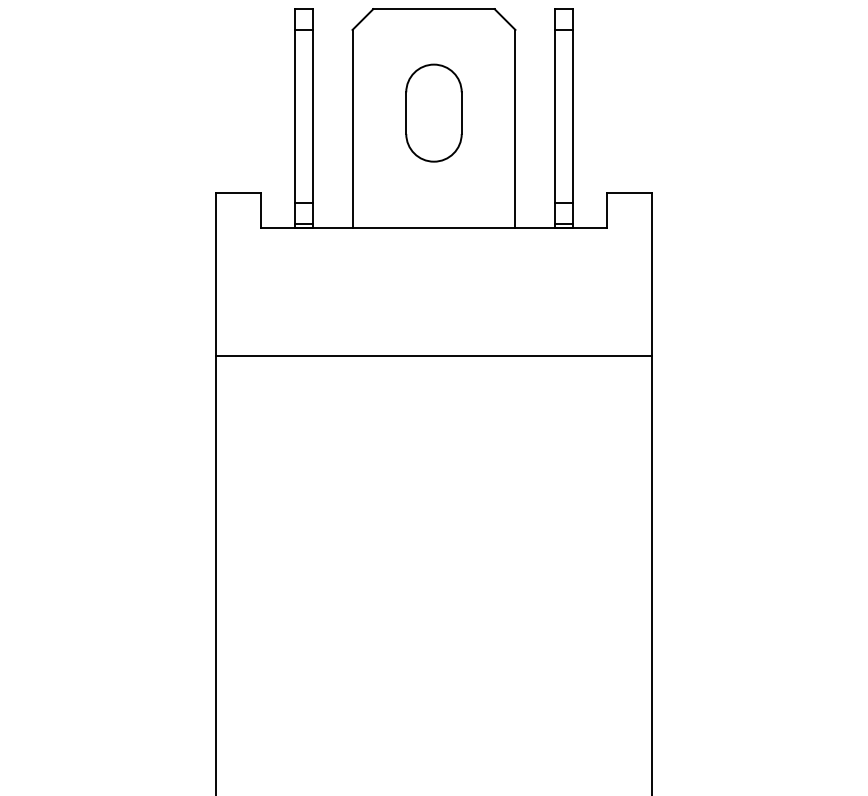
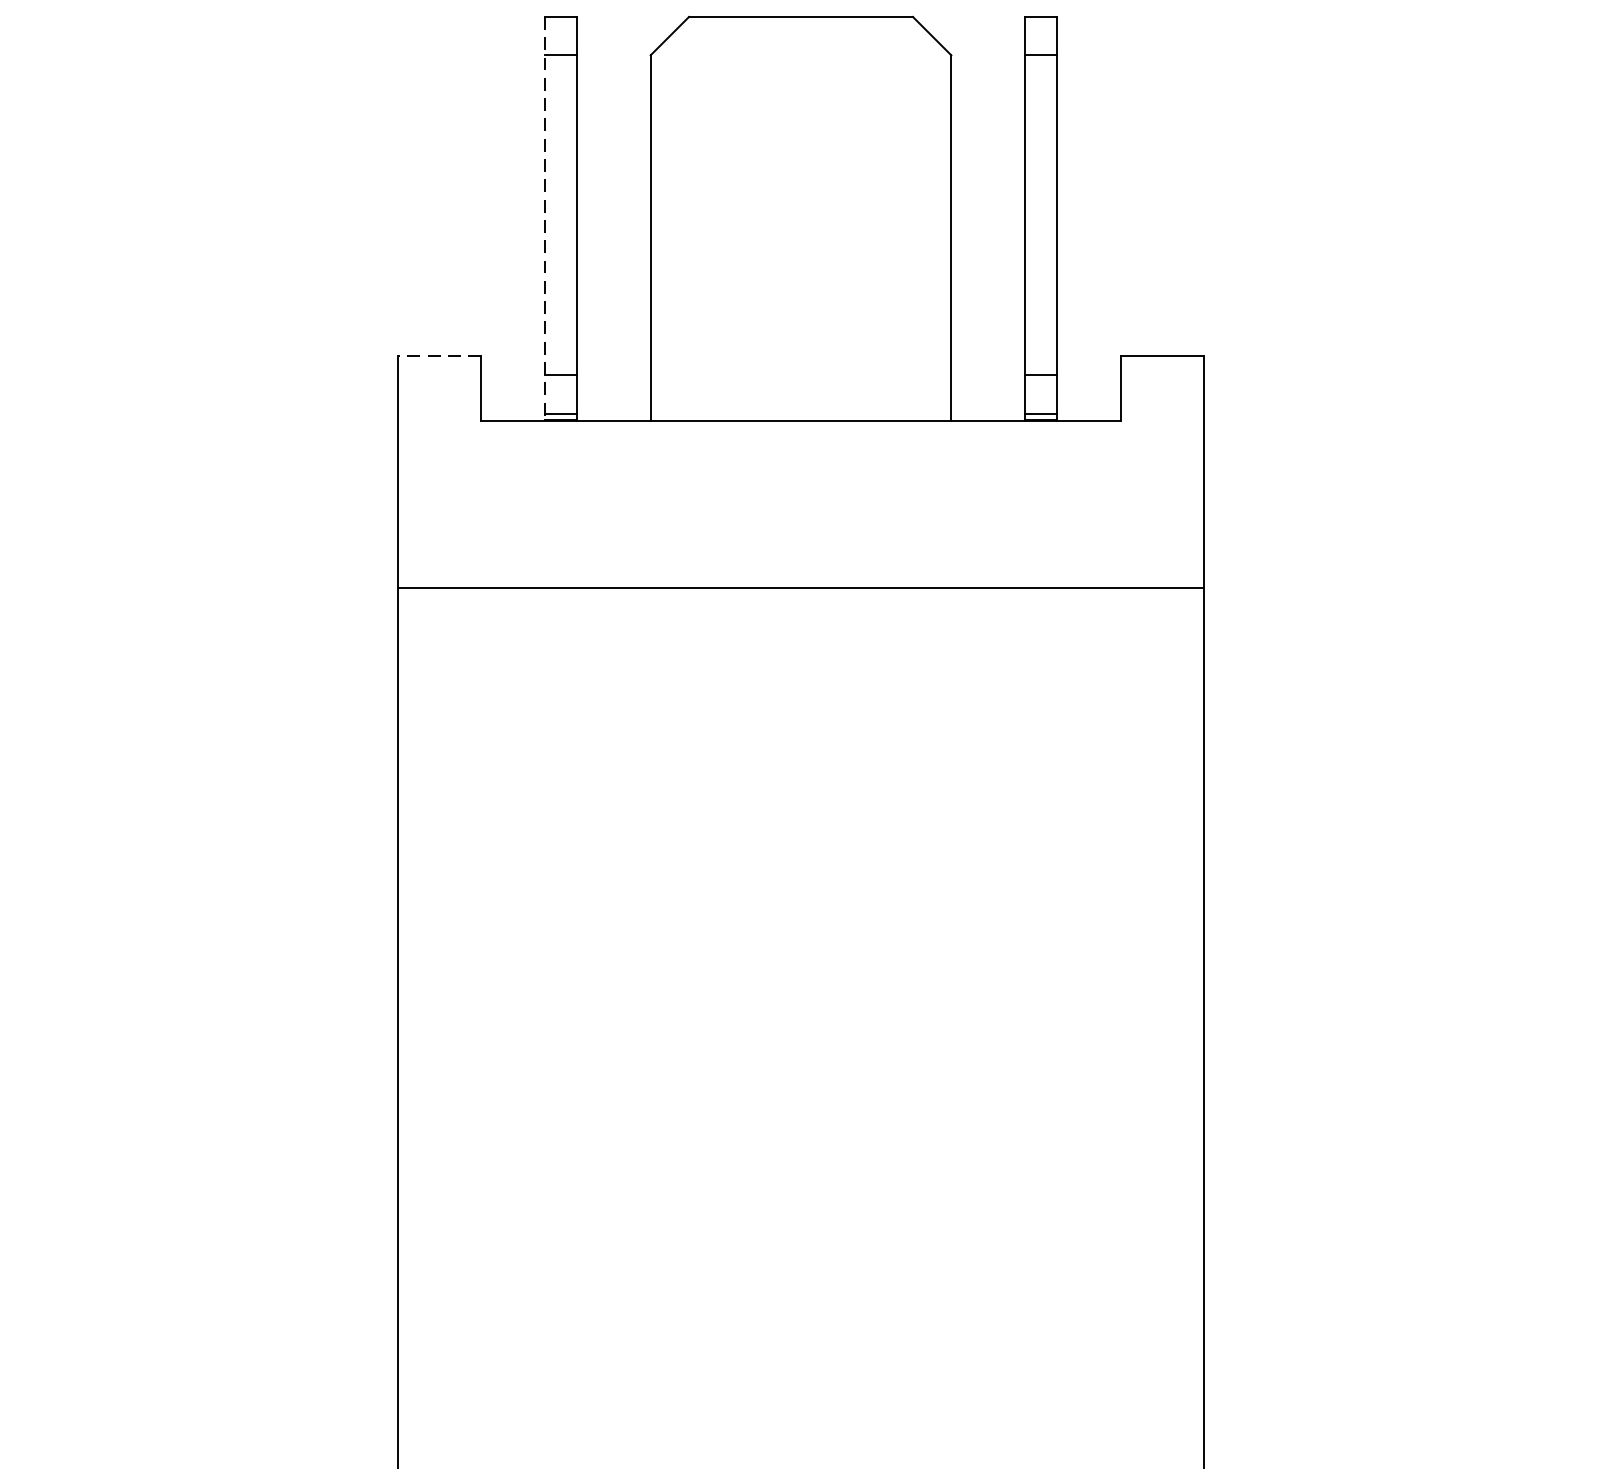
part: (433, 112) -> (800, 207), removed
line: (295, 119) -> (545, 220), solid -> dashed
line: (238, 192) -> (440, 355), solid -> dashed
line: (433, 356) -> (800, 587), moved

